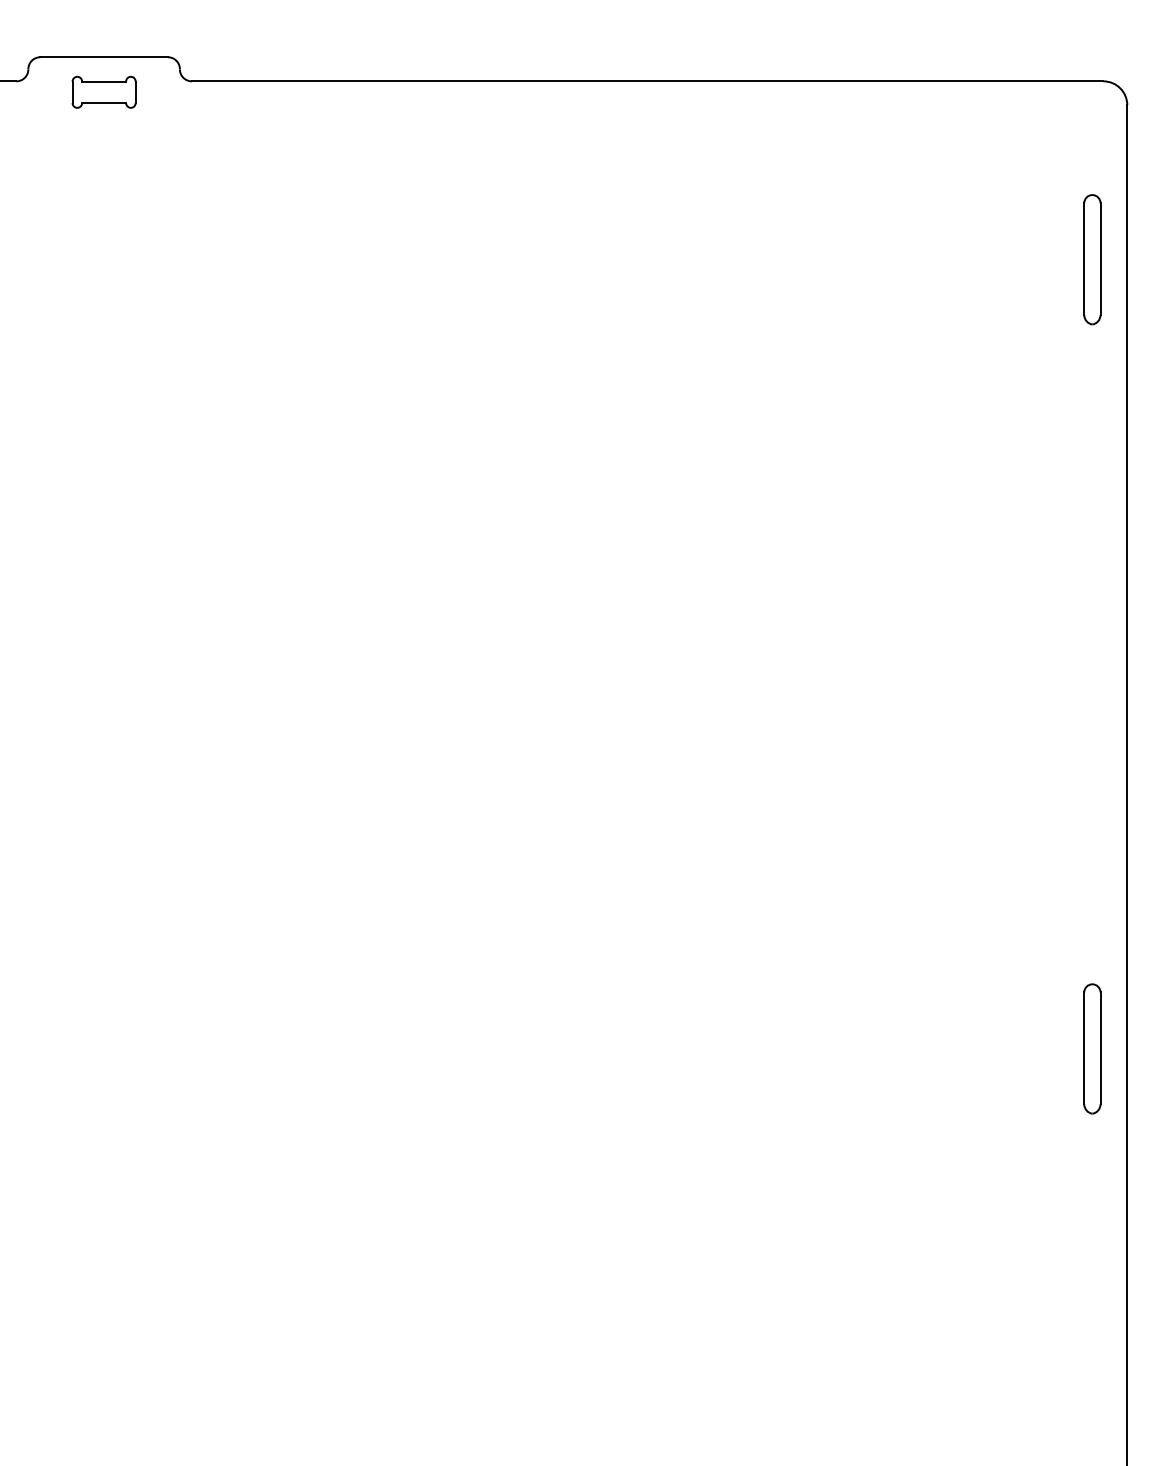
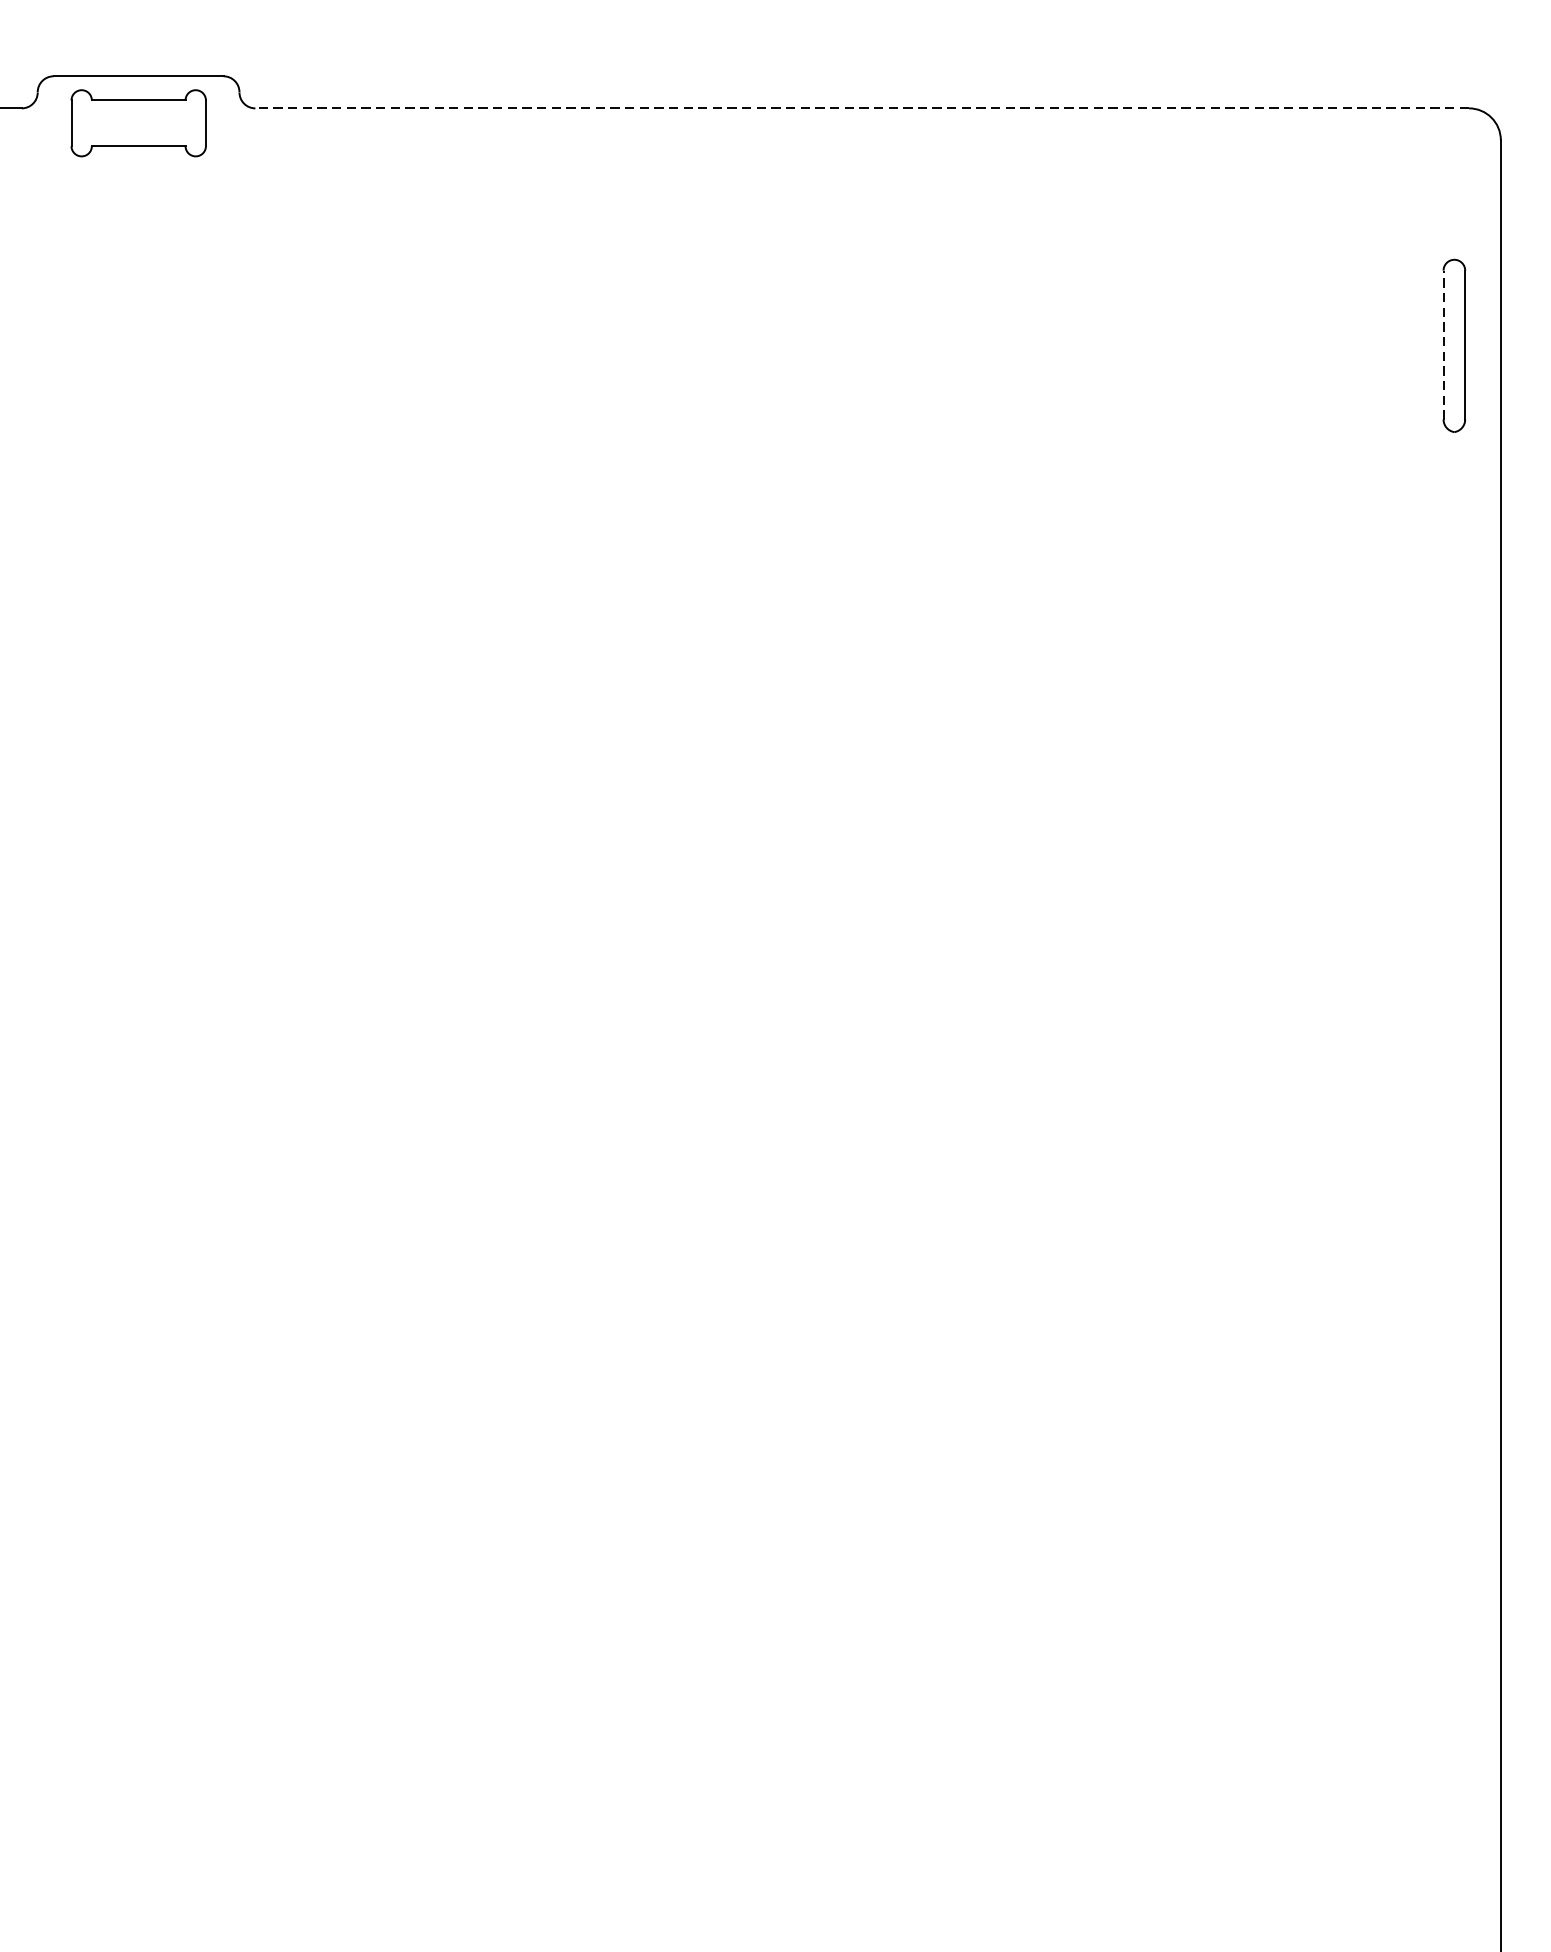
line: (647, 81) -> (862, 108), solid -> dashed
part: (103, 91) -> (137, 121), size x1.6
line: (1084, 259) -> (1443, 345), solid -> dashed
part: (1092, 1048) -> (1454, 1396), removed

